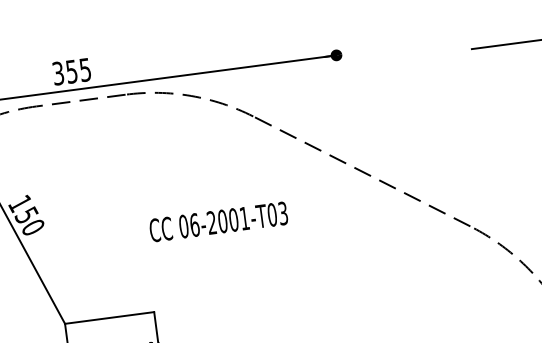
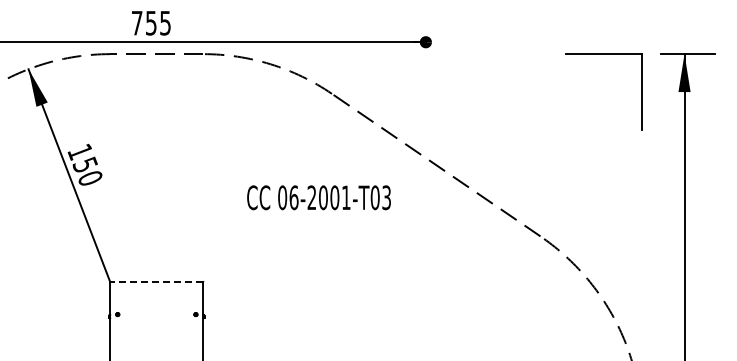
text: (57, 72) -> (136, 22), 355 -> 755
text: (218, 221) -> (318, 197), moved
line: (109, 317) -> (156, 281), solid -> dashed

